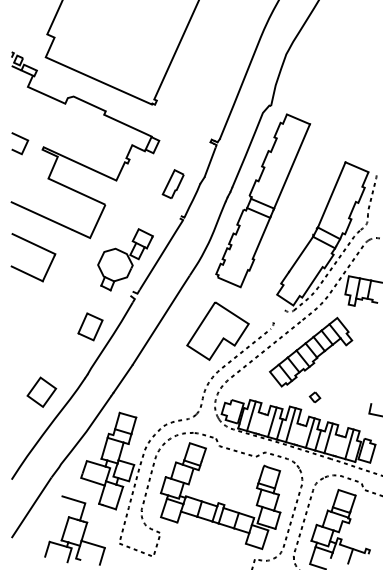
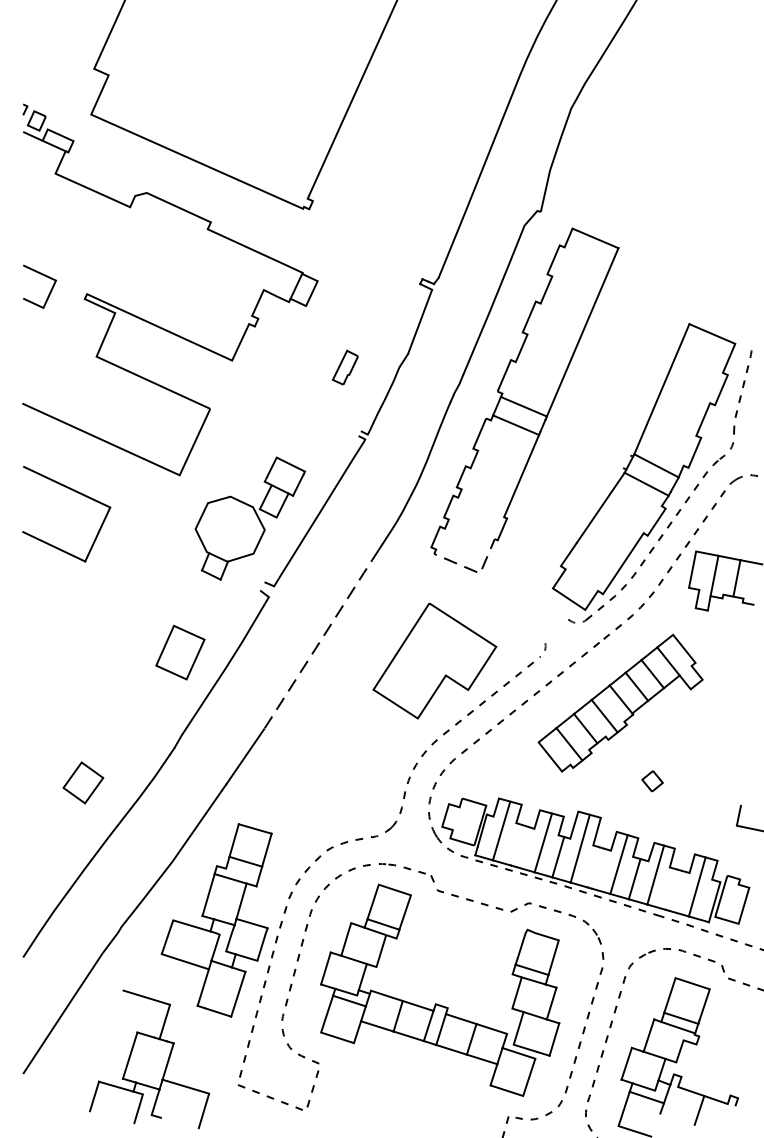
part: (172, 183) -> (344, 366), size x0.6
line: (239, 286) -> (477, 571), solid -> dashed
line: (161, 320) -> (322, 639), solid -> dashed
part: (41, 391) -> (82, 781), size x0.7
part: (314, 397) -> (651, 781), moved

